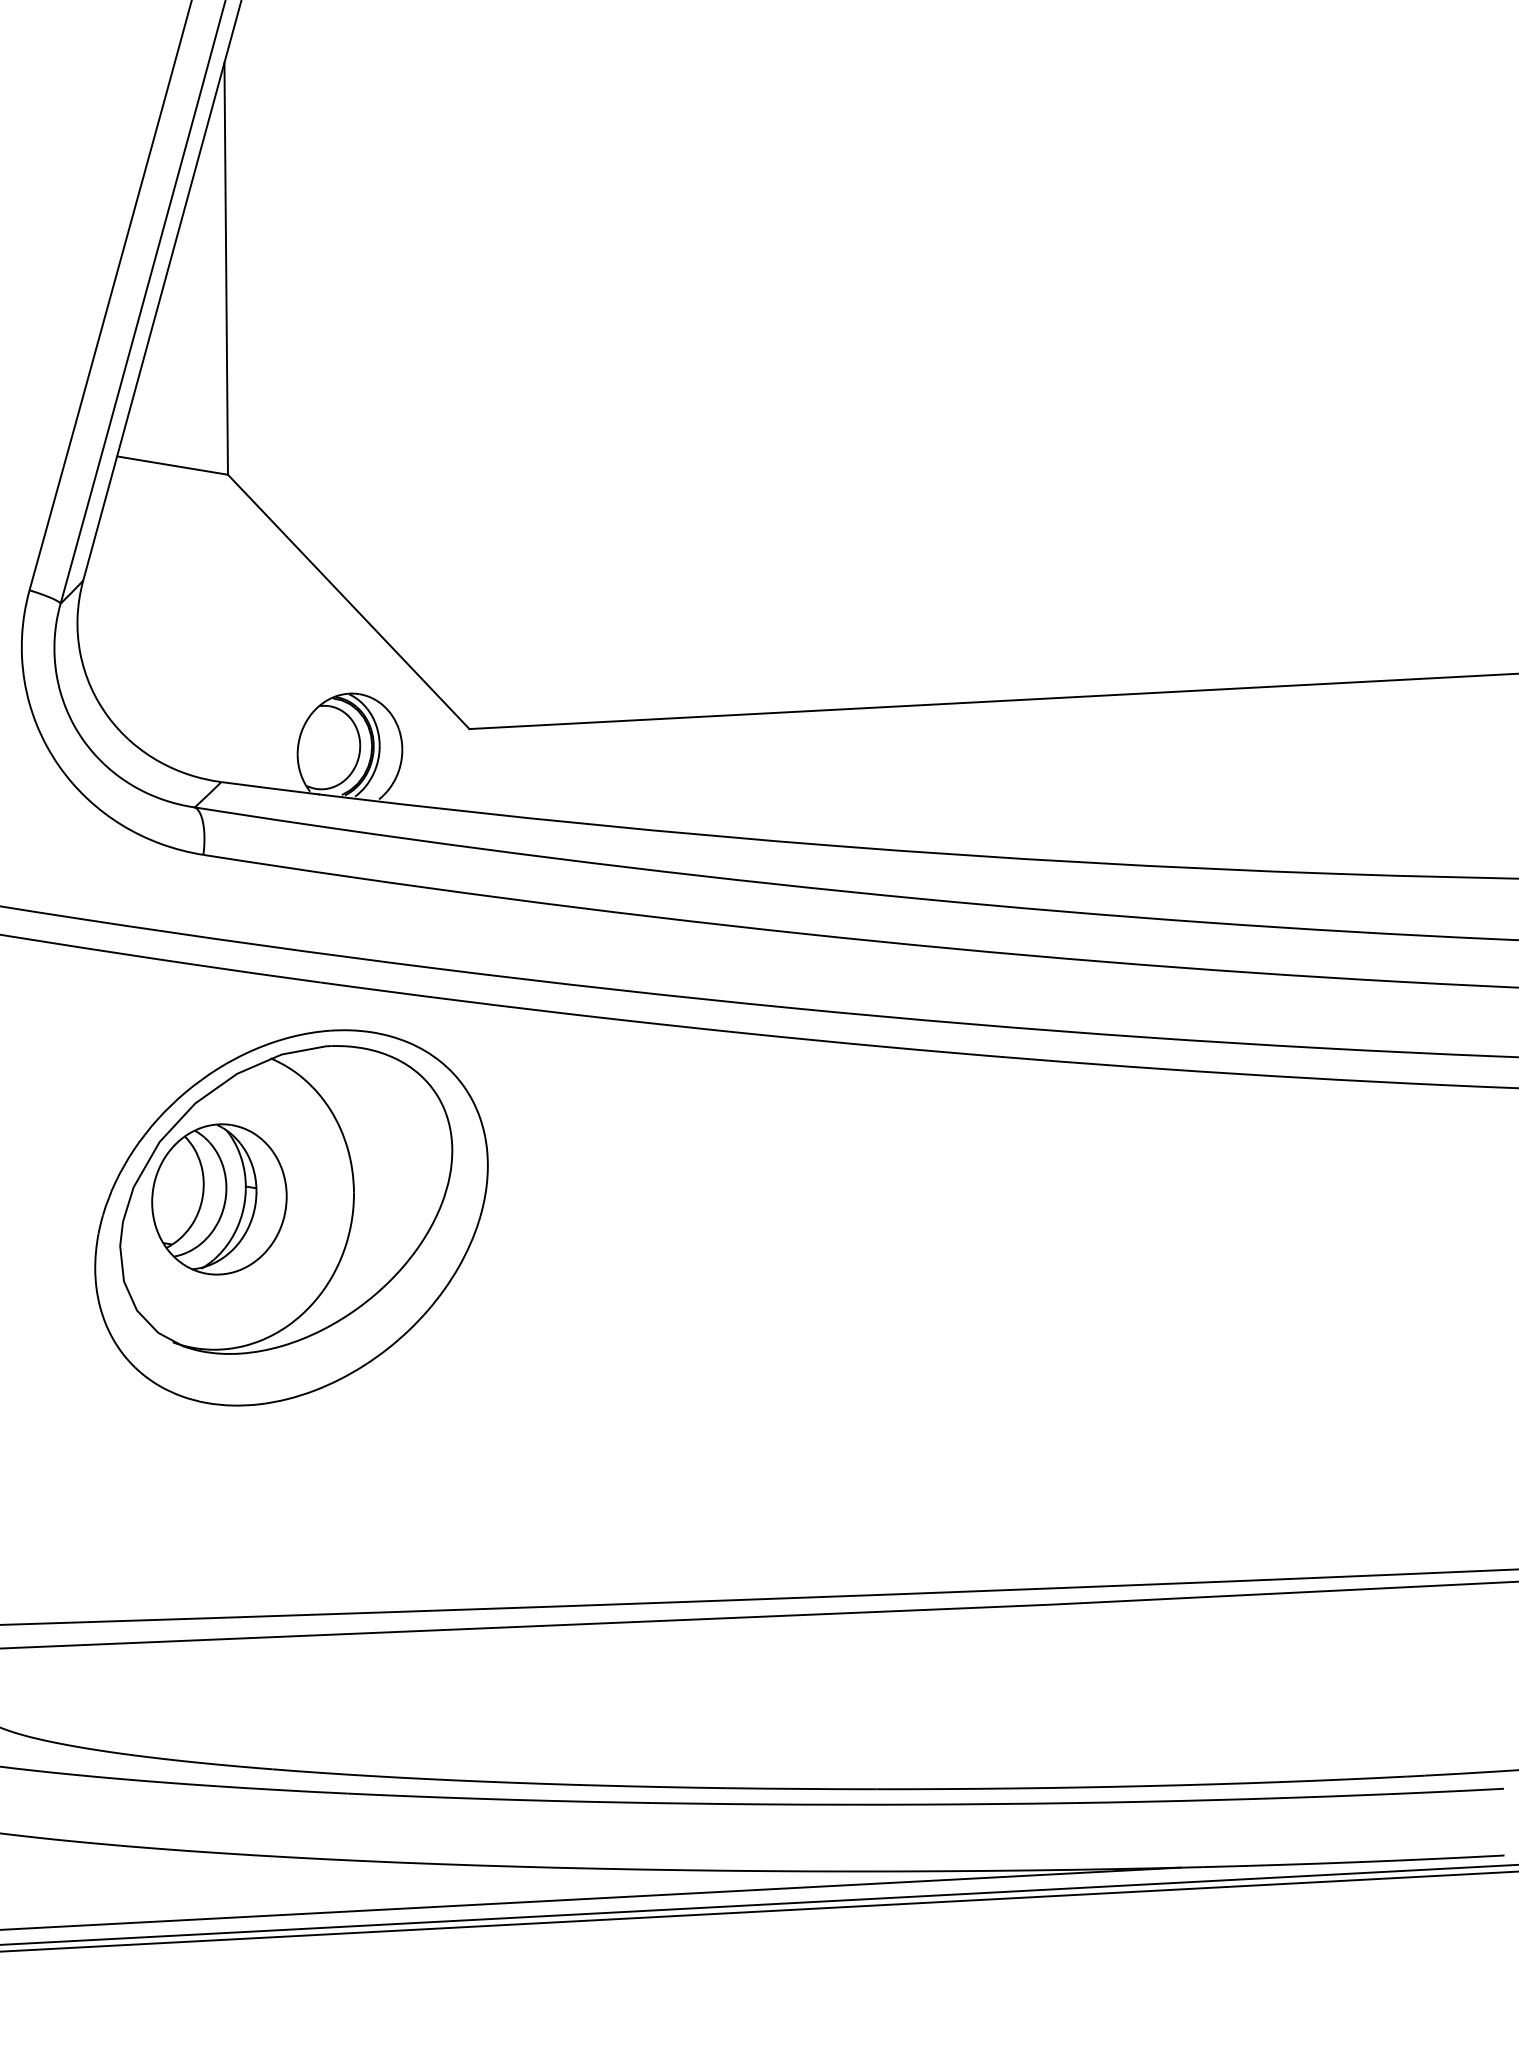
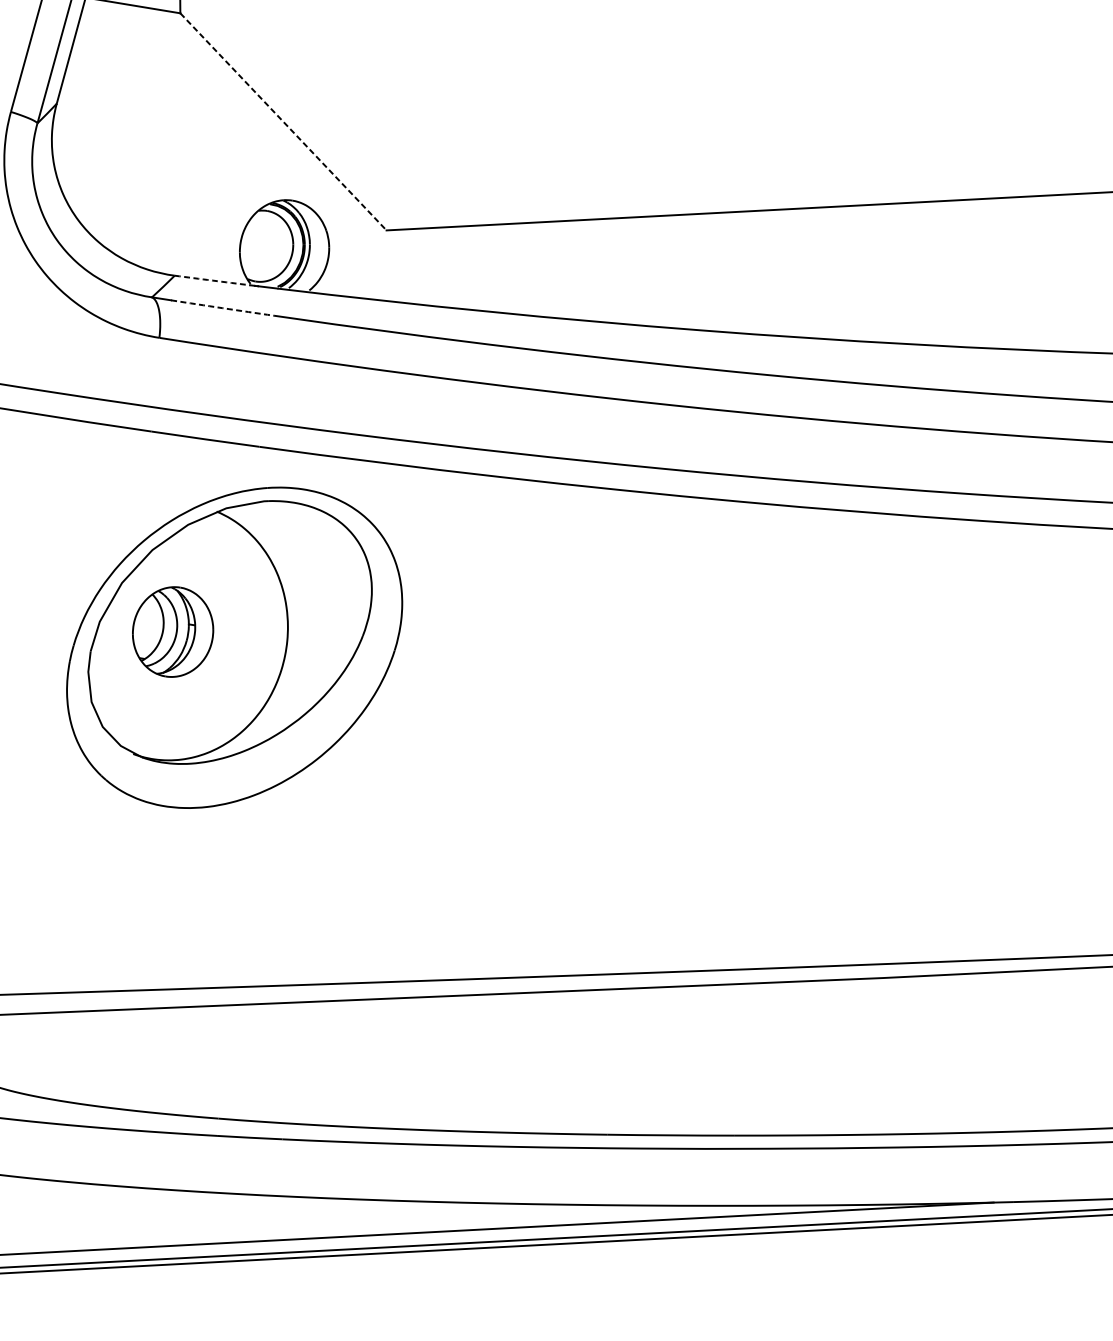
line: (349, 602) -> (284, 122), solid -> dashed
arc: (265, 787) -> (212, 280), solid -> dashed
arc: (277, 820) -> (222, 308), solid -> dashed
part: (219, 1199) -> (173, 632), size x0.7

